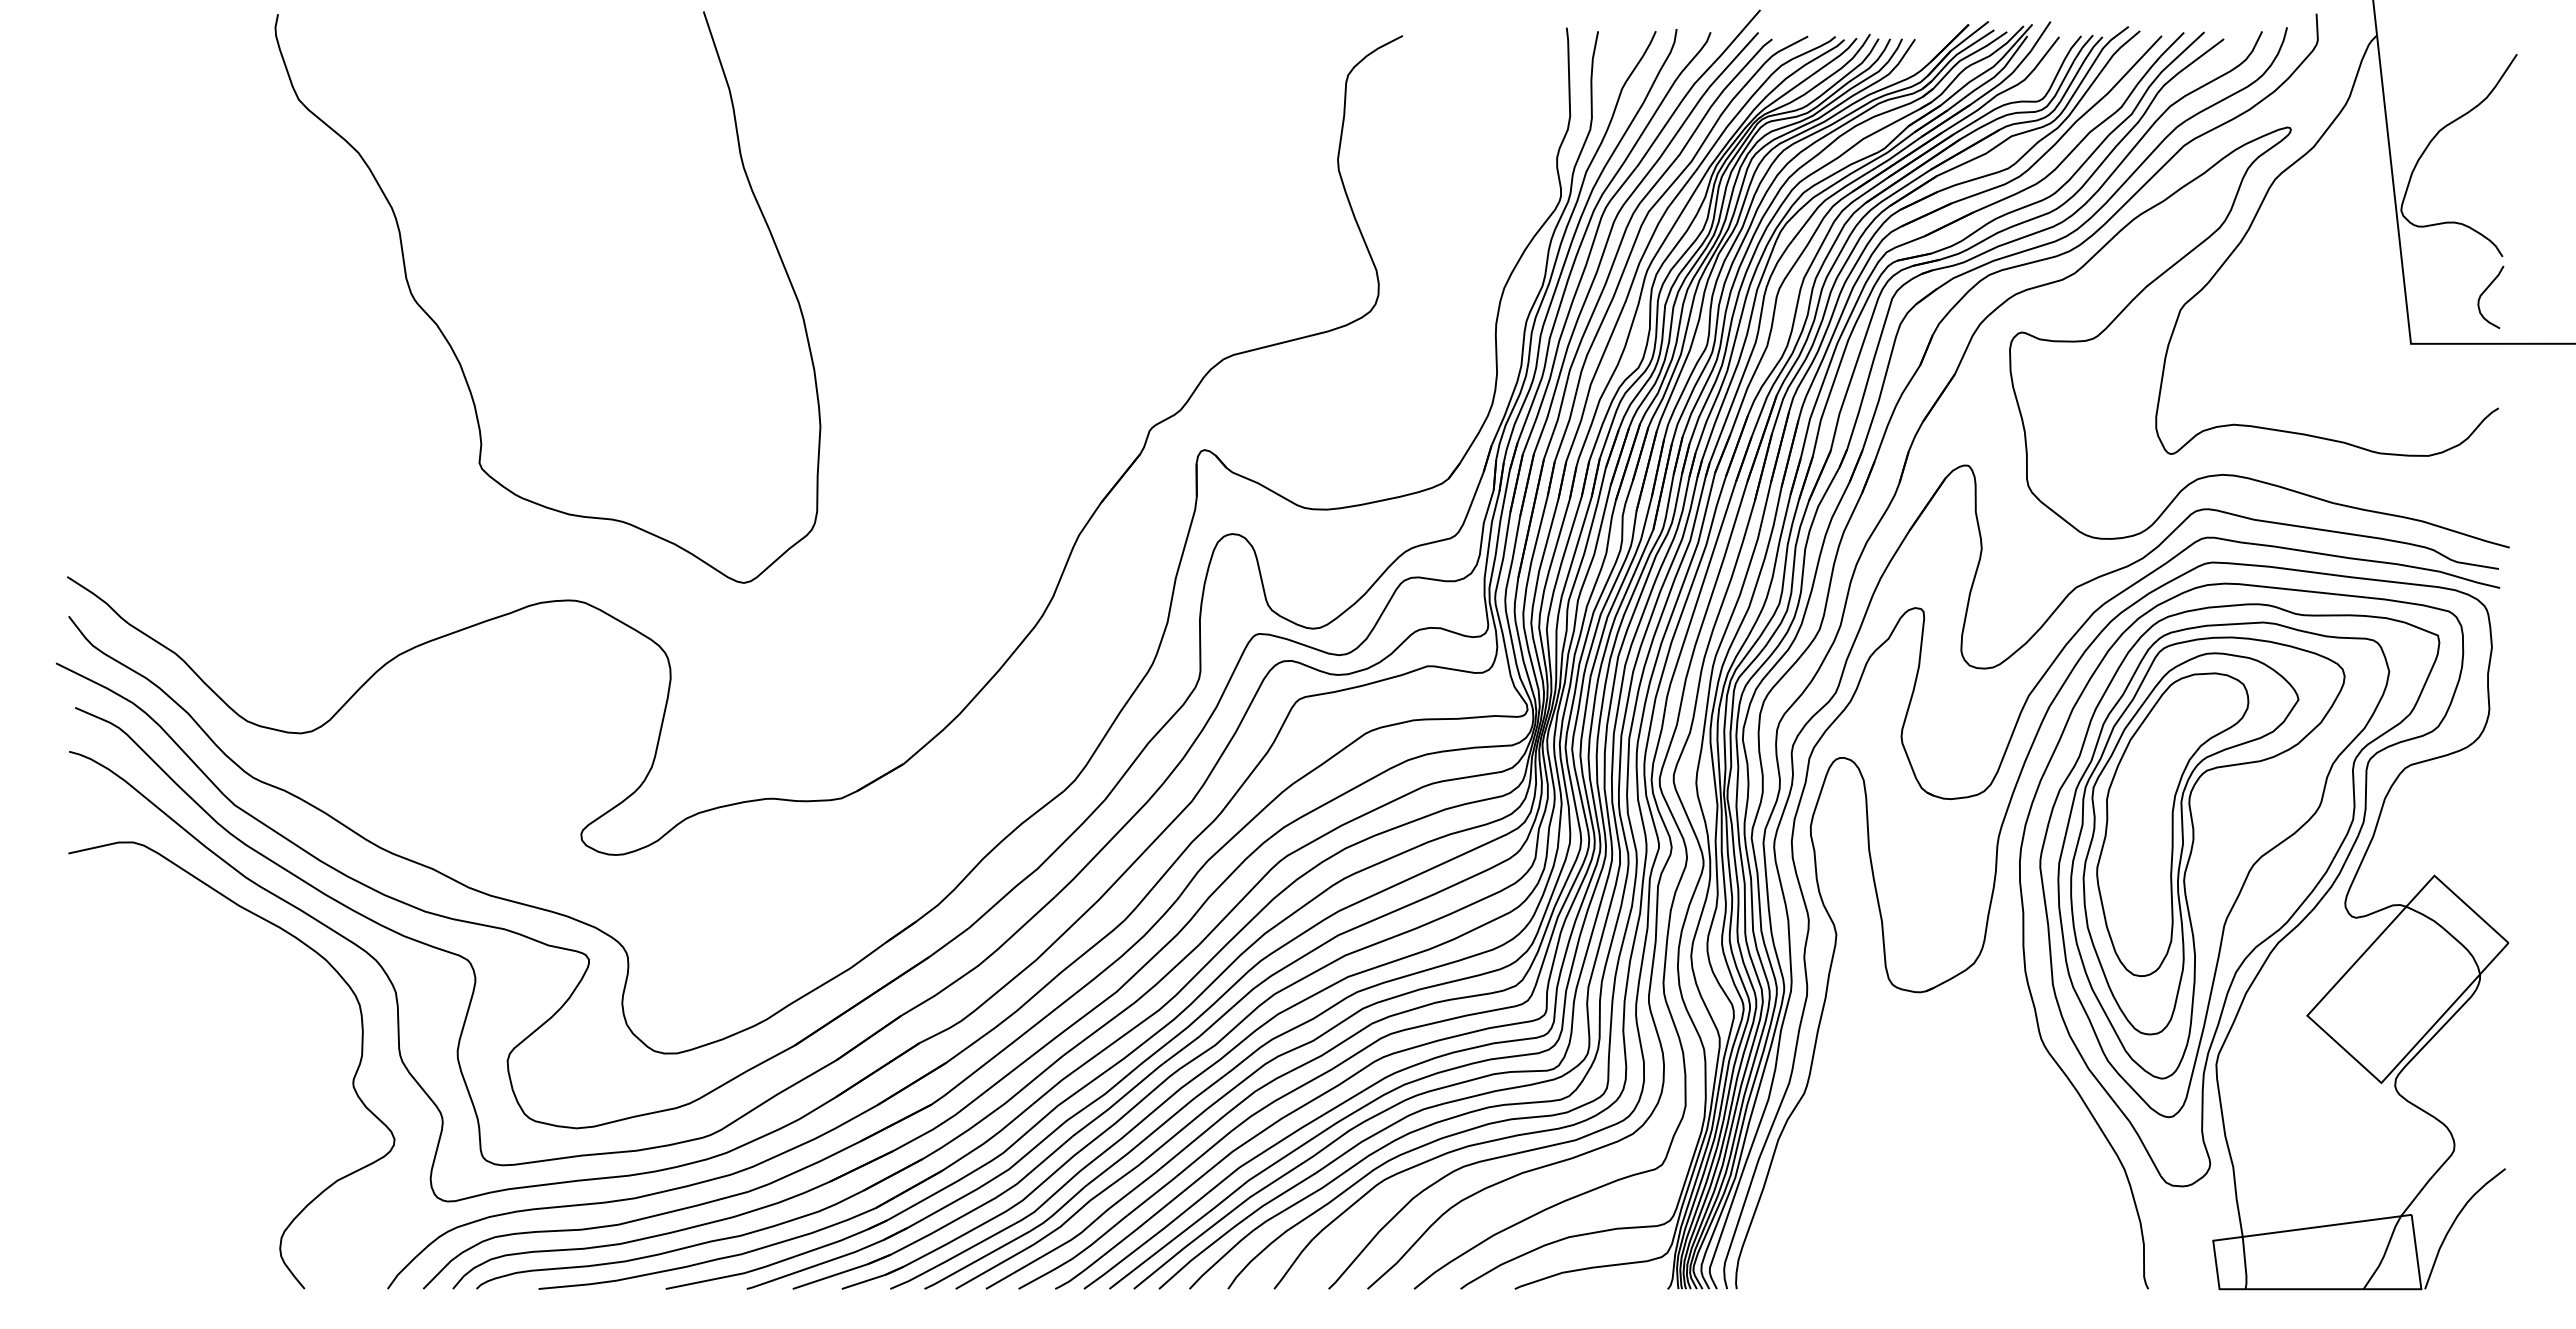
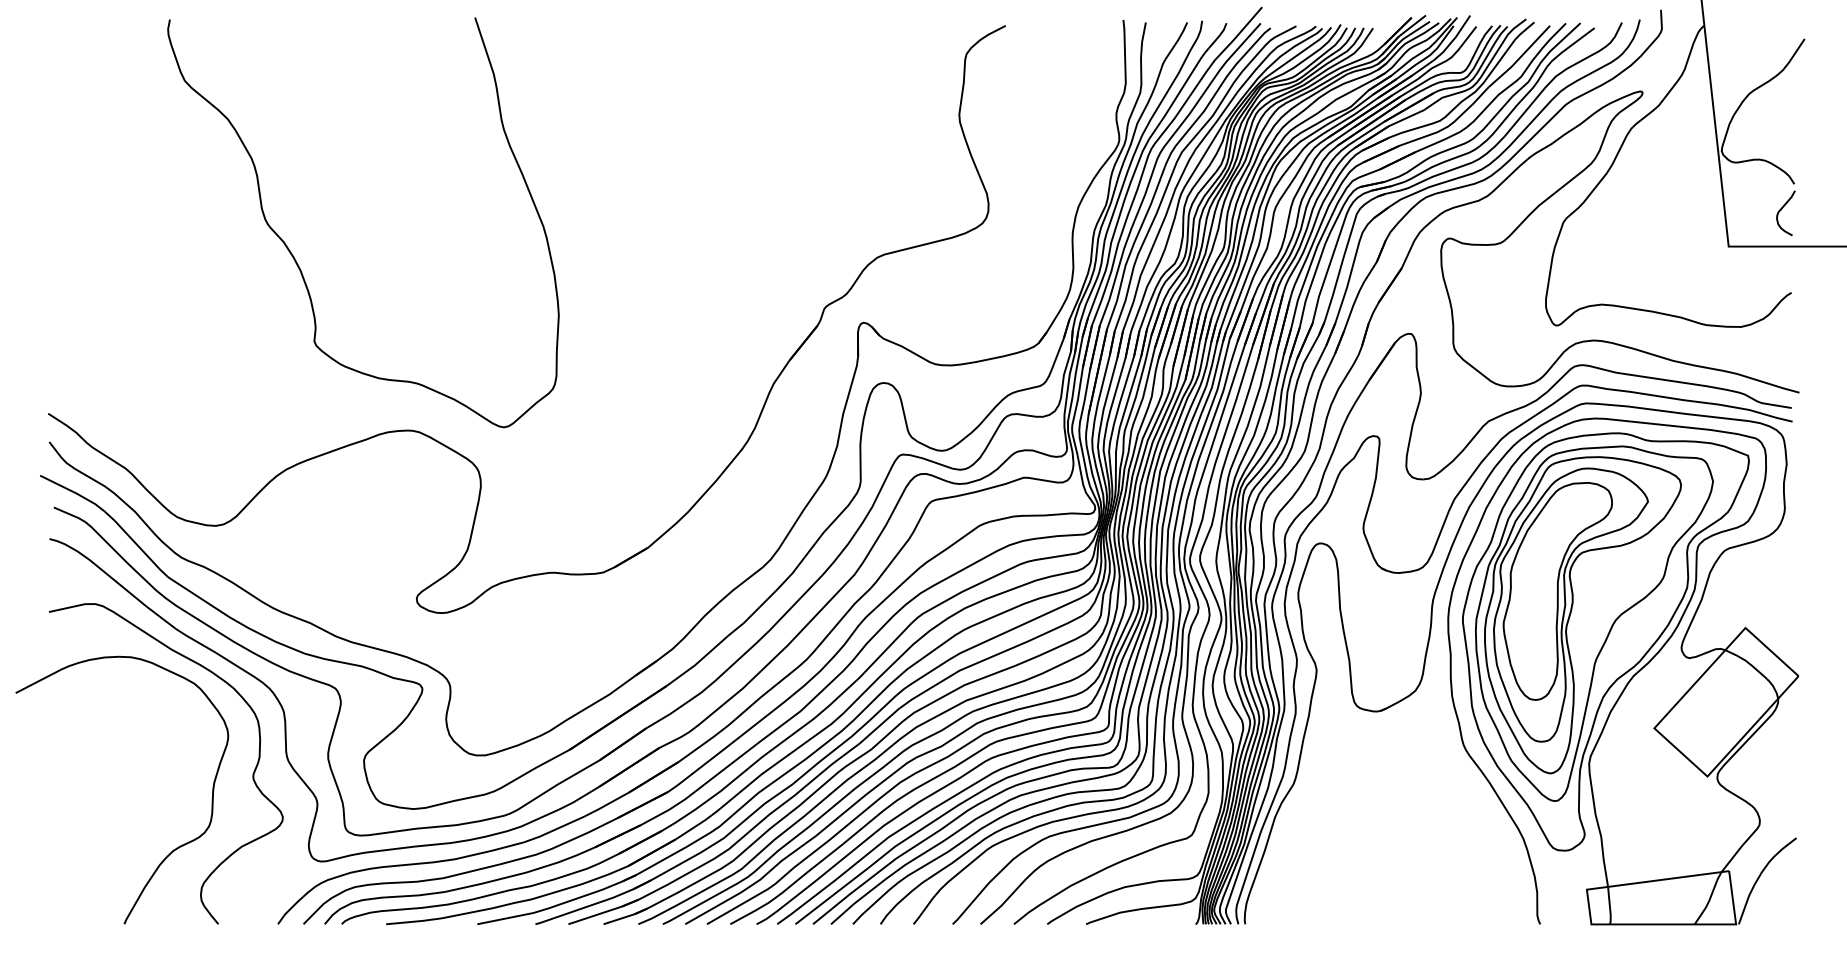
curve: (451, 345) -> (294, 257), moved
curve: (241, 1185) -> (173, 850), added

